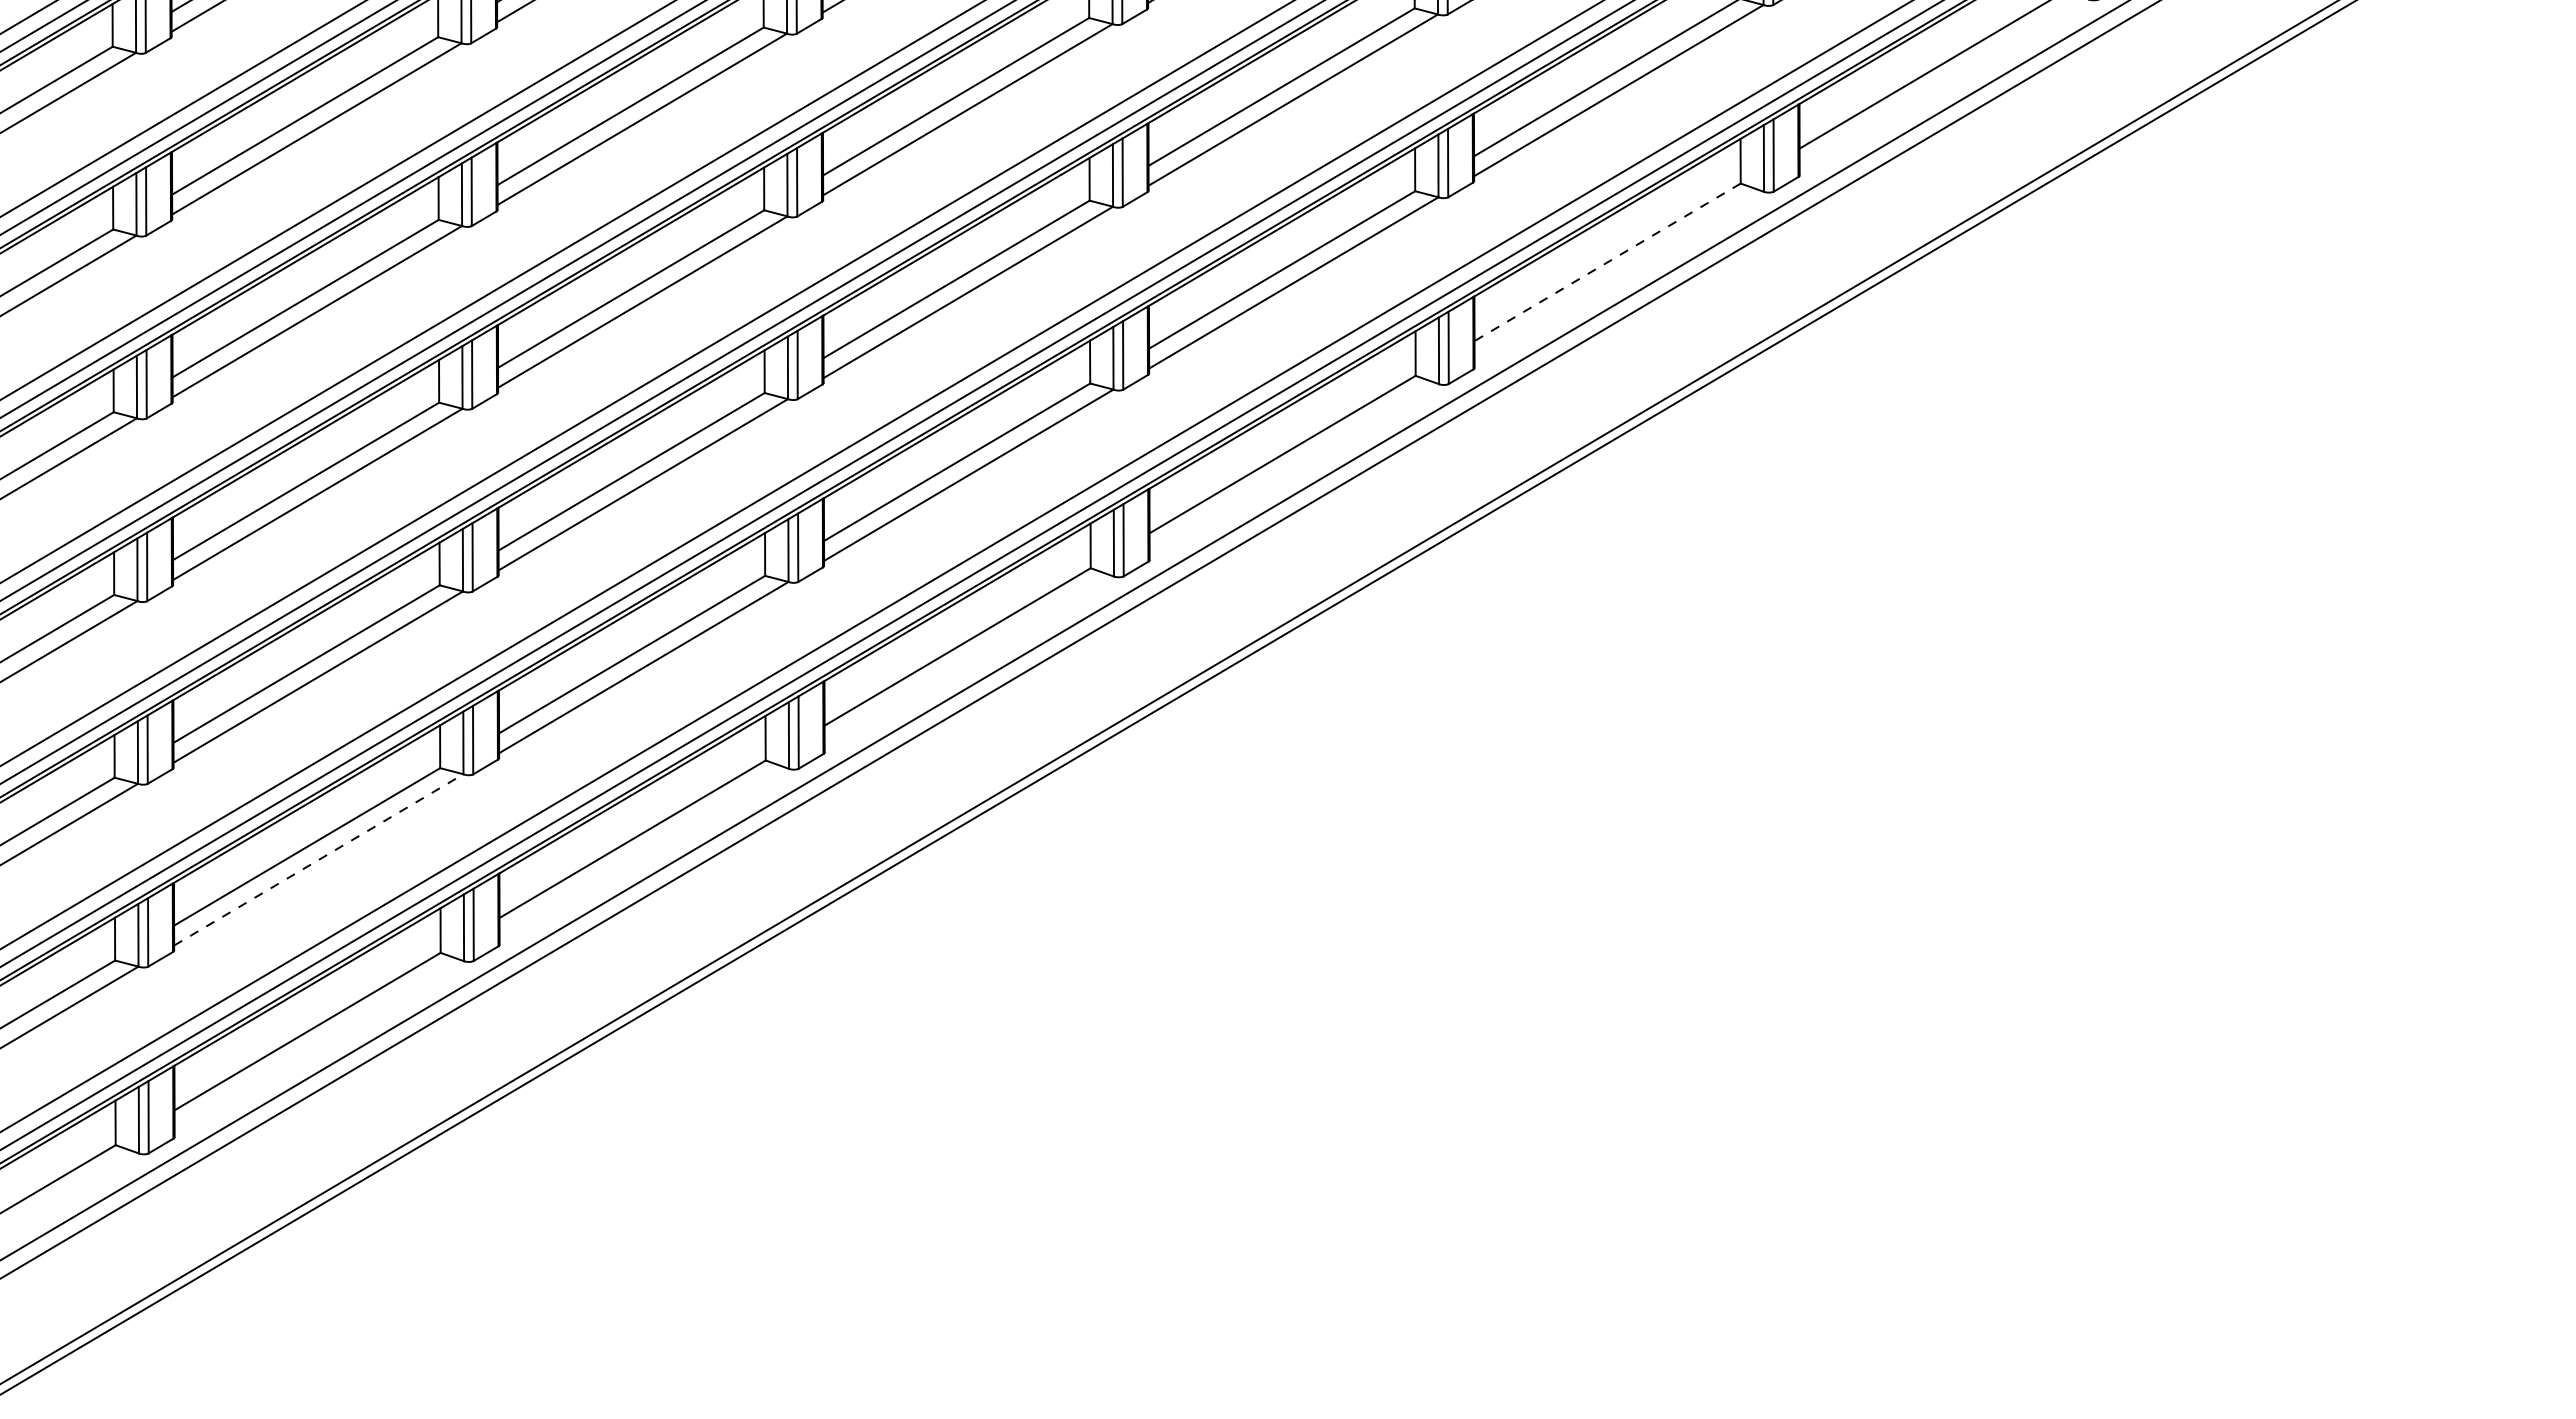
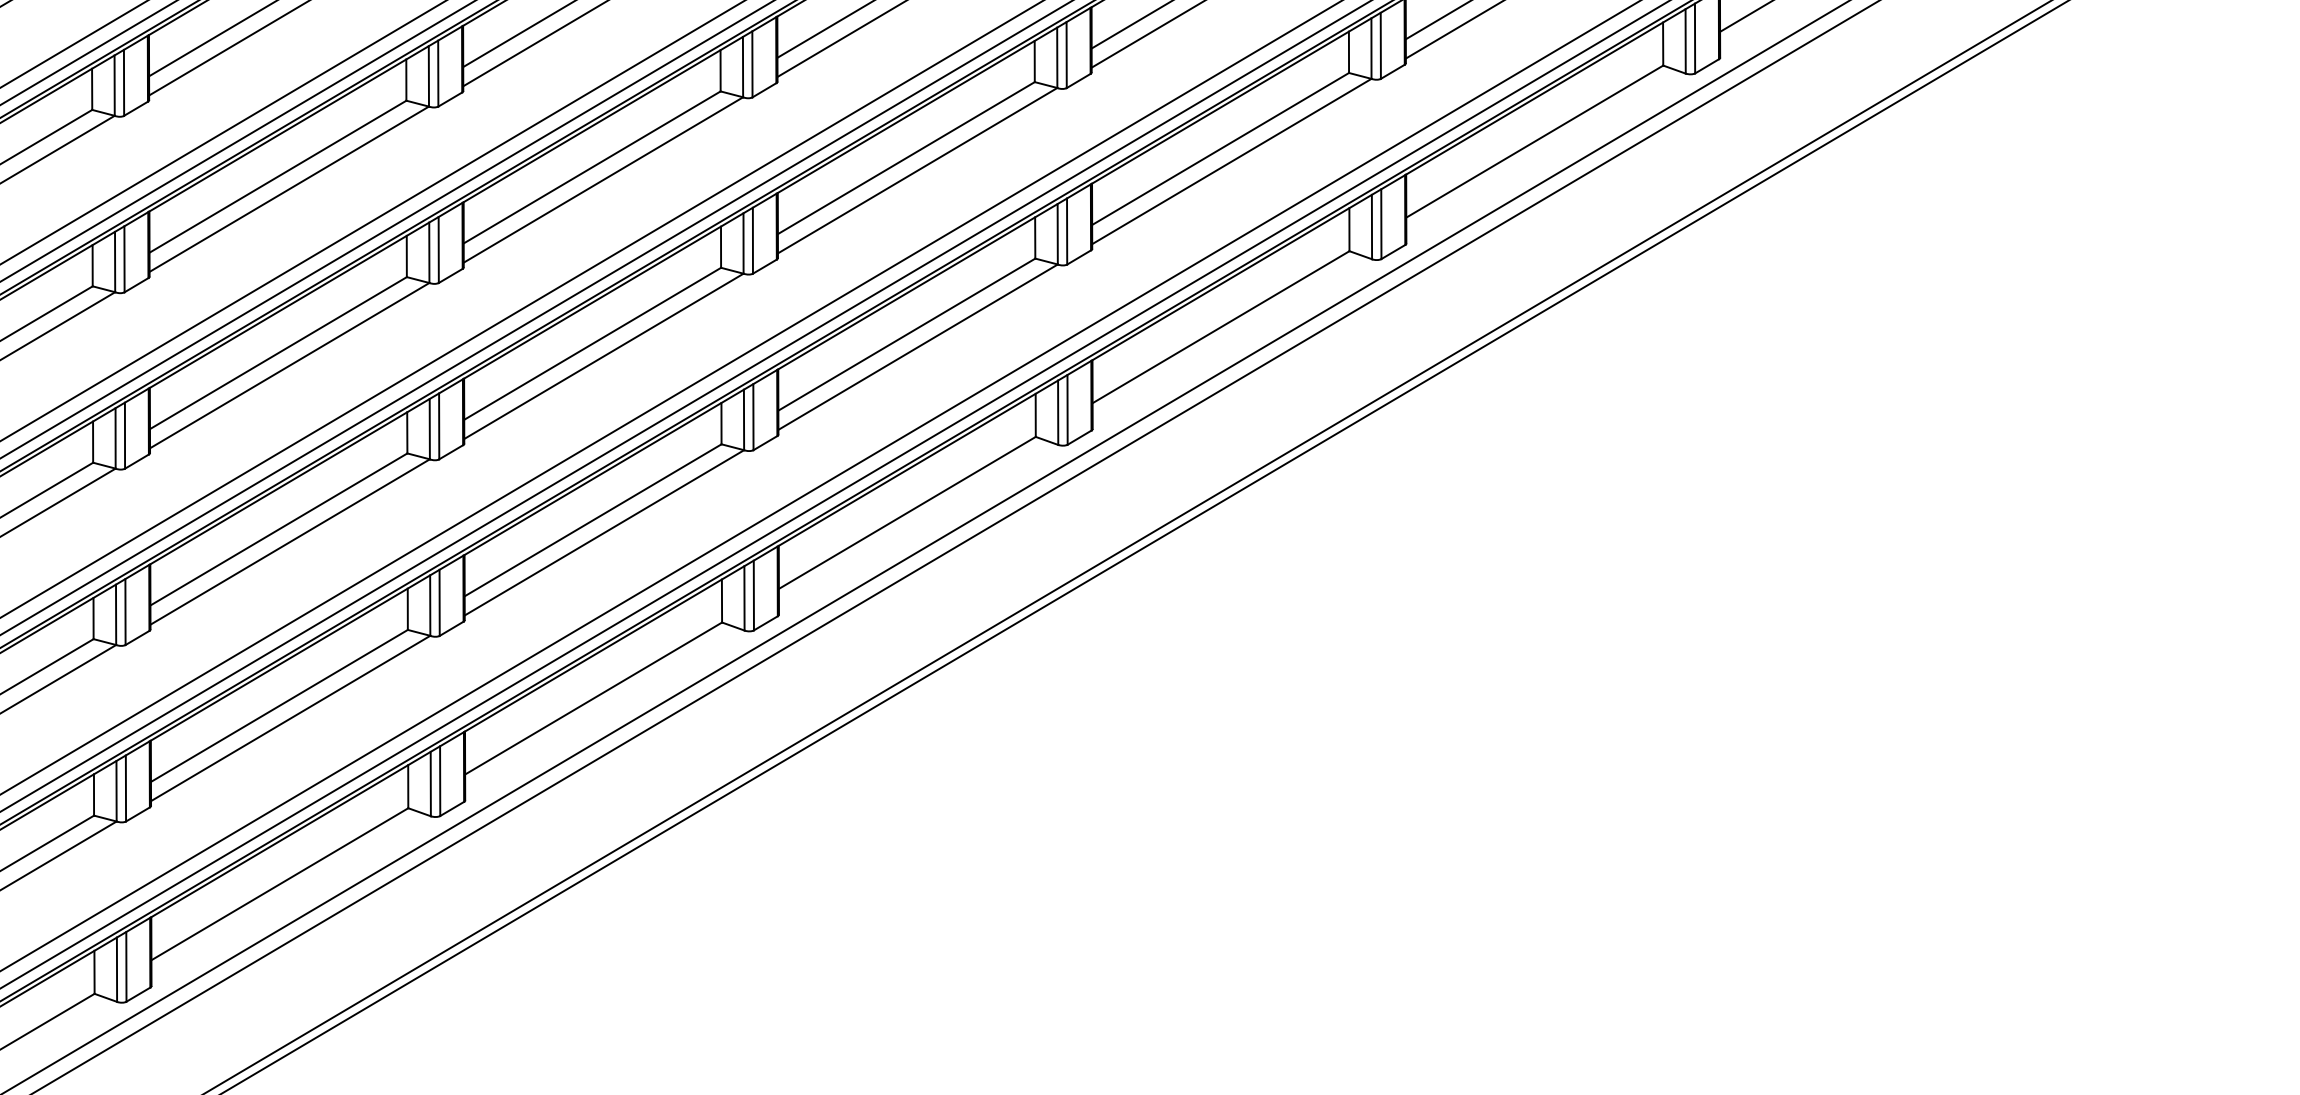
line: (1607, 262) -> (1534, 141), dashed -> solid
line: (319, 859) -> (291, 718), dashed -> solid

